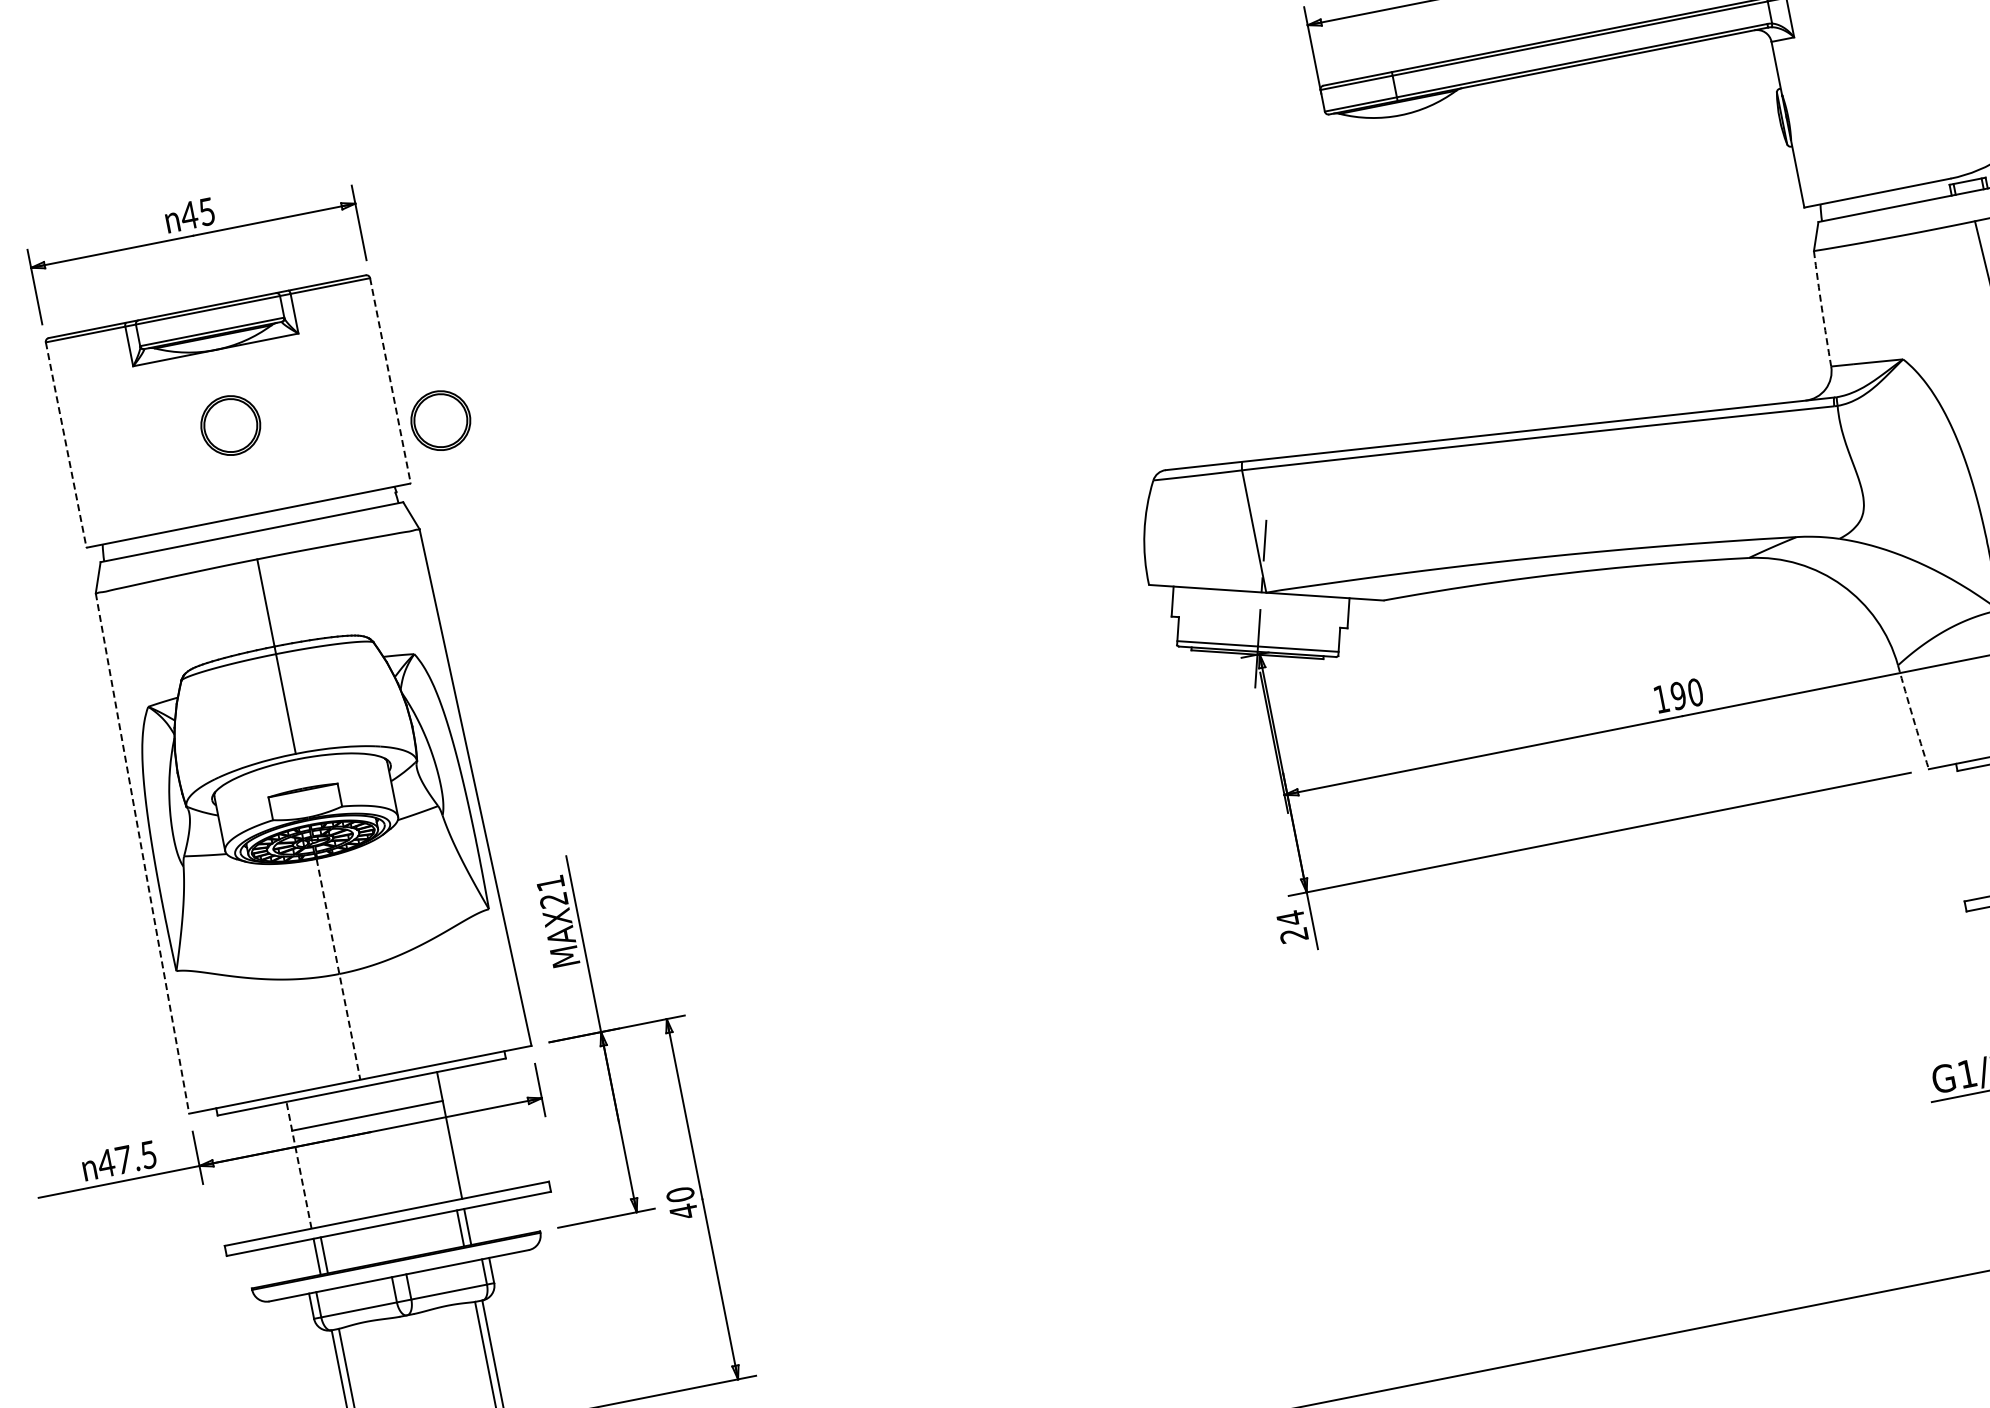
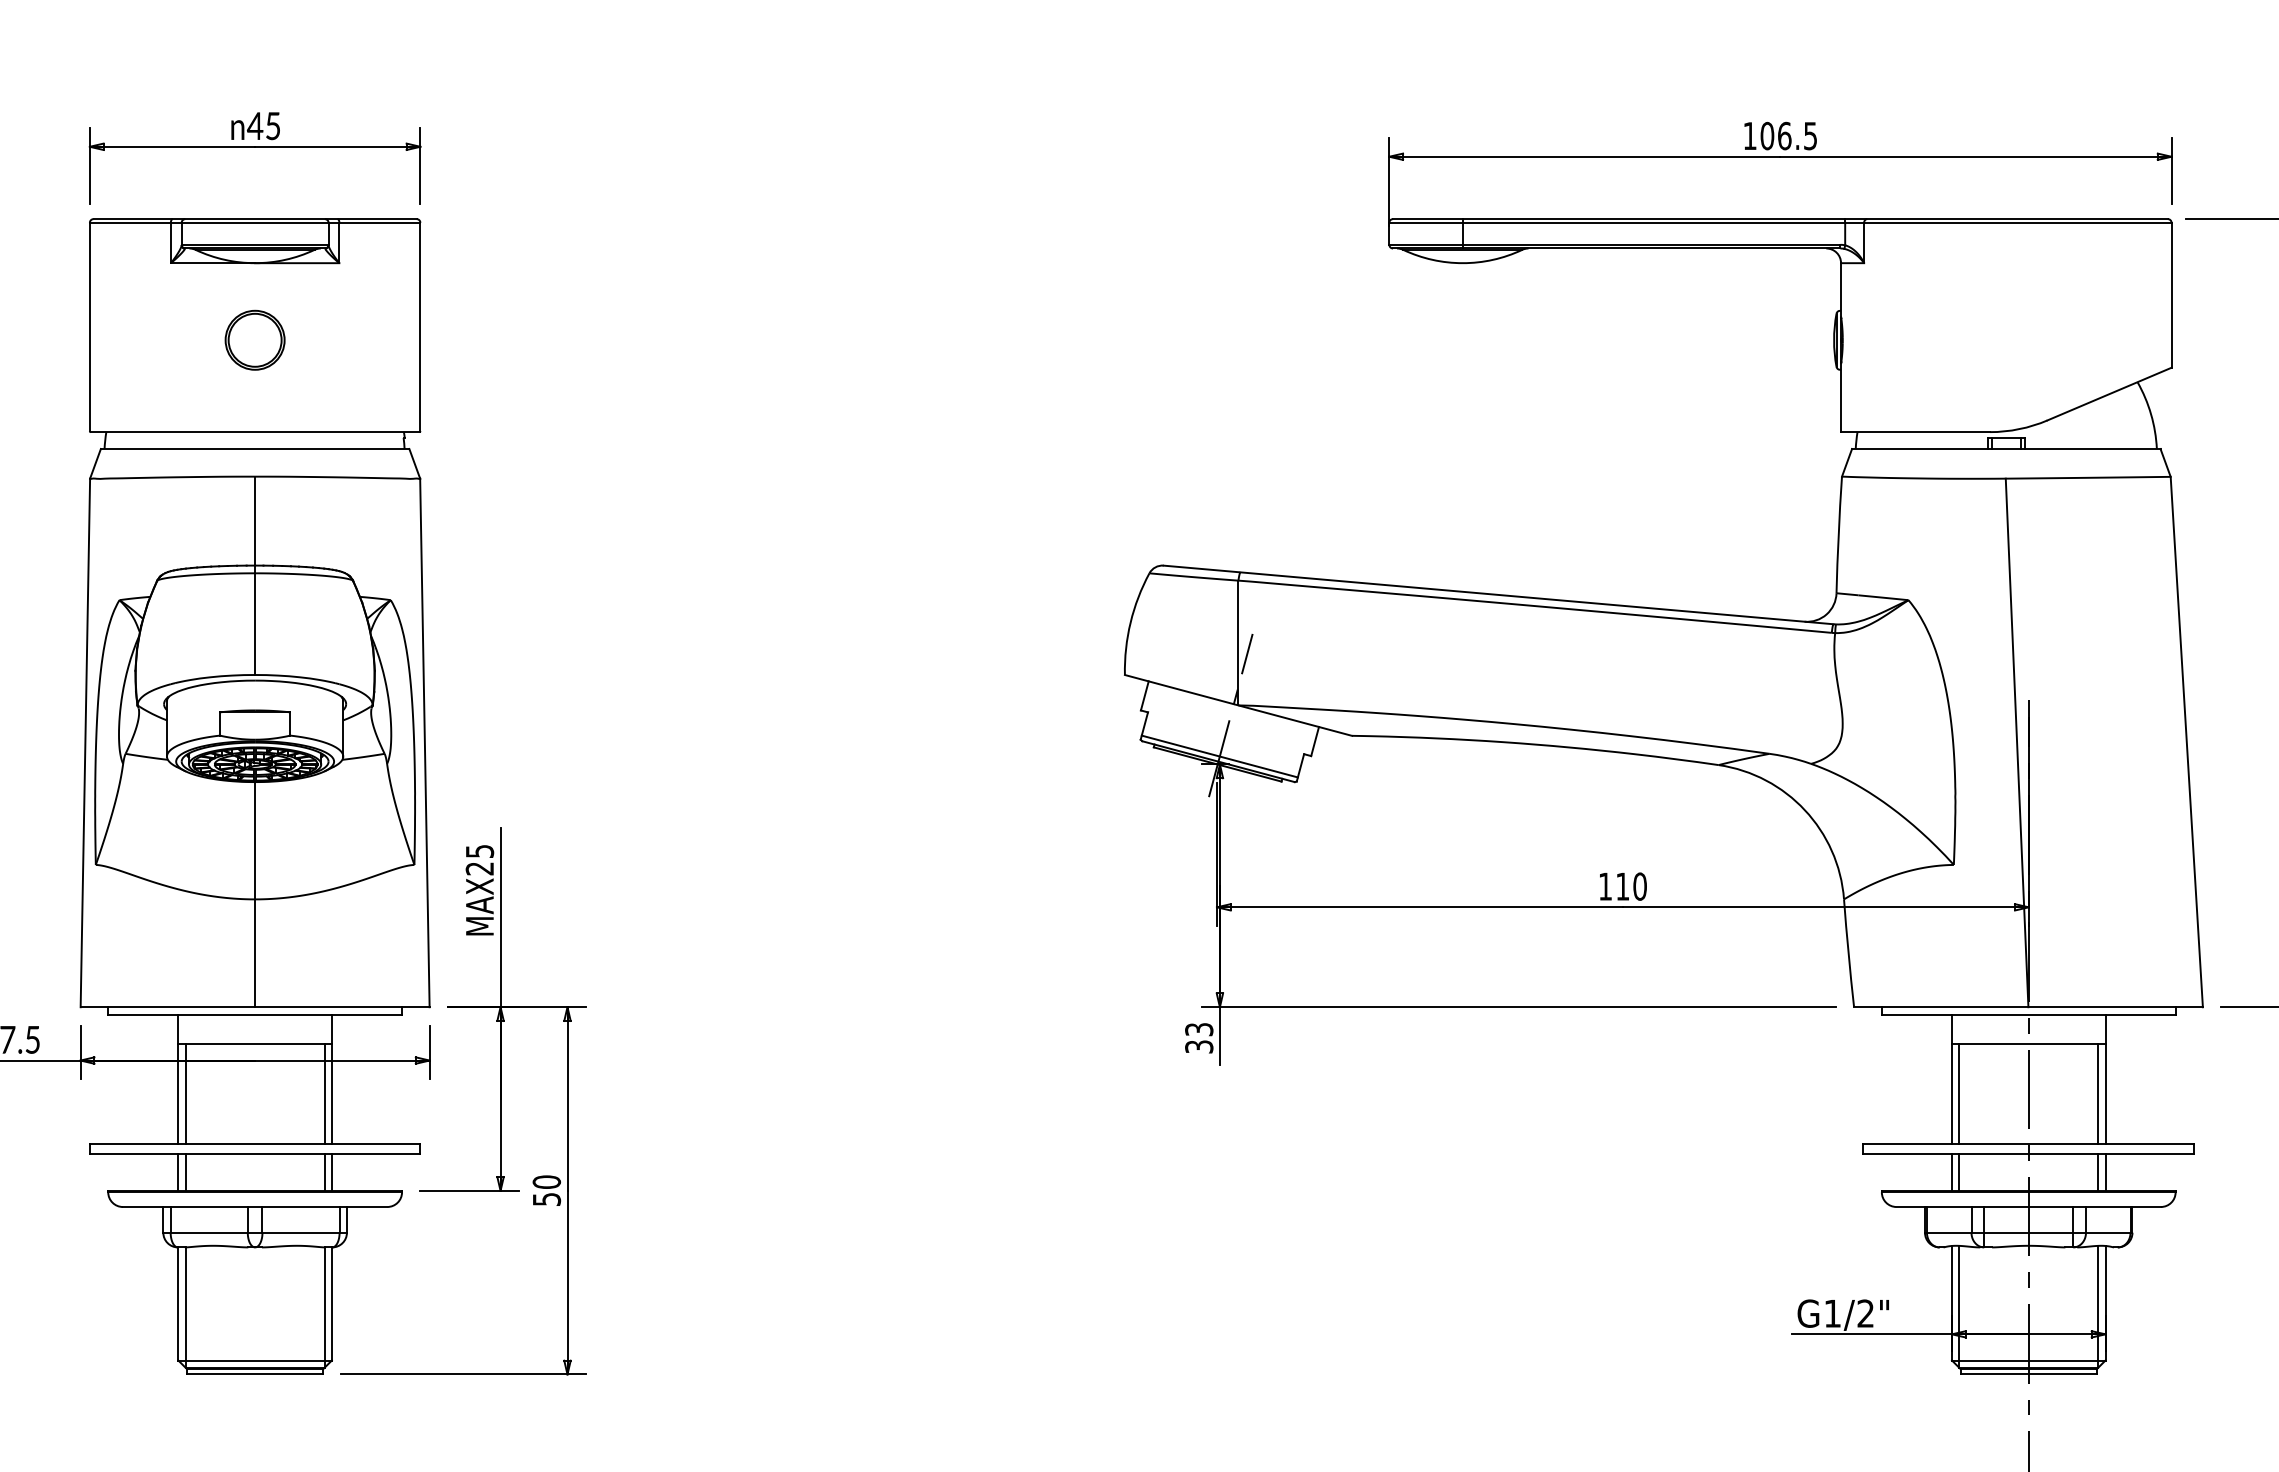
arc: (1821, 308) -> (1838, 534), dashed -> solid
line: (390, 380) -> (420, 327), dashed -> solid
part: (440, 420) -> (461, 375), removed
line: (65, 445) -> (89, 327), dashed -> solid
text: (1678, 695) -> (1622, 886), 190 -> 110
arc: (1912, 717) -> (1848, 953), dashed -> solid
line: (142, 854) -> (85, 743), dashed -> solid
text: (551, 883) -> (480, 851), MAX21 -> MAX25
text: (1292, 926) -> (1199, 1037), 24 -> 33
line: (338, 969) -> (255, 894), dashed -> solid
line: (445, 1150) -> (324, 1093), added
line: (299, 1165) -> (178, 1079), dashed -> solid
line: (308, 1177) -> (185, 1093), added
text: (684, 1211) -> (547, 1199), 40 -> 50

